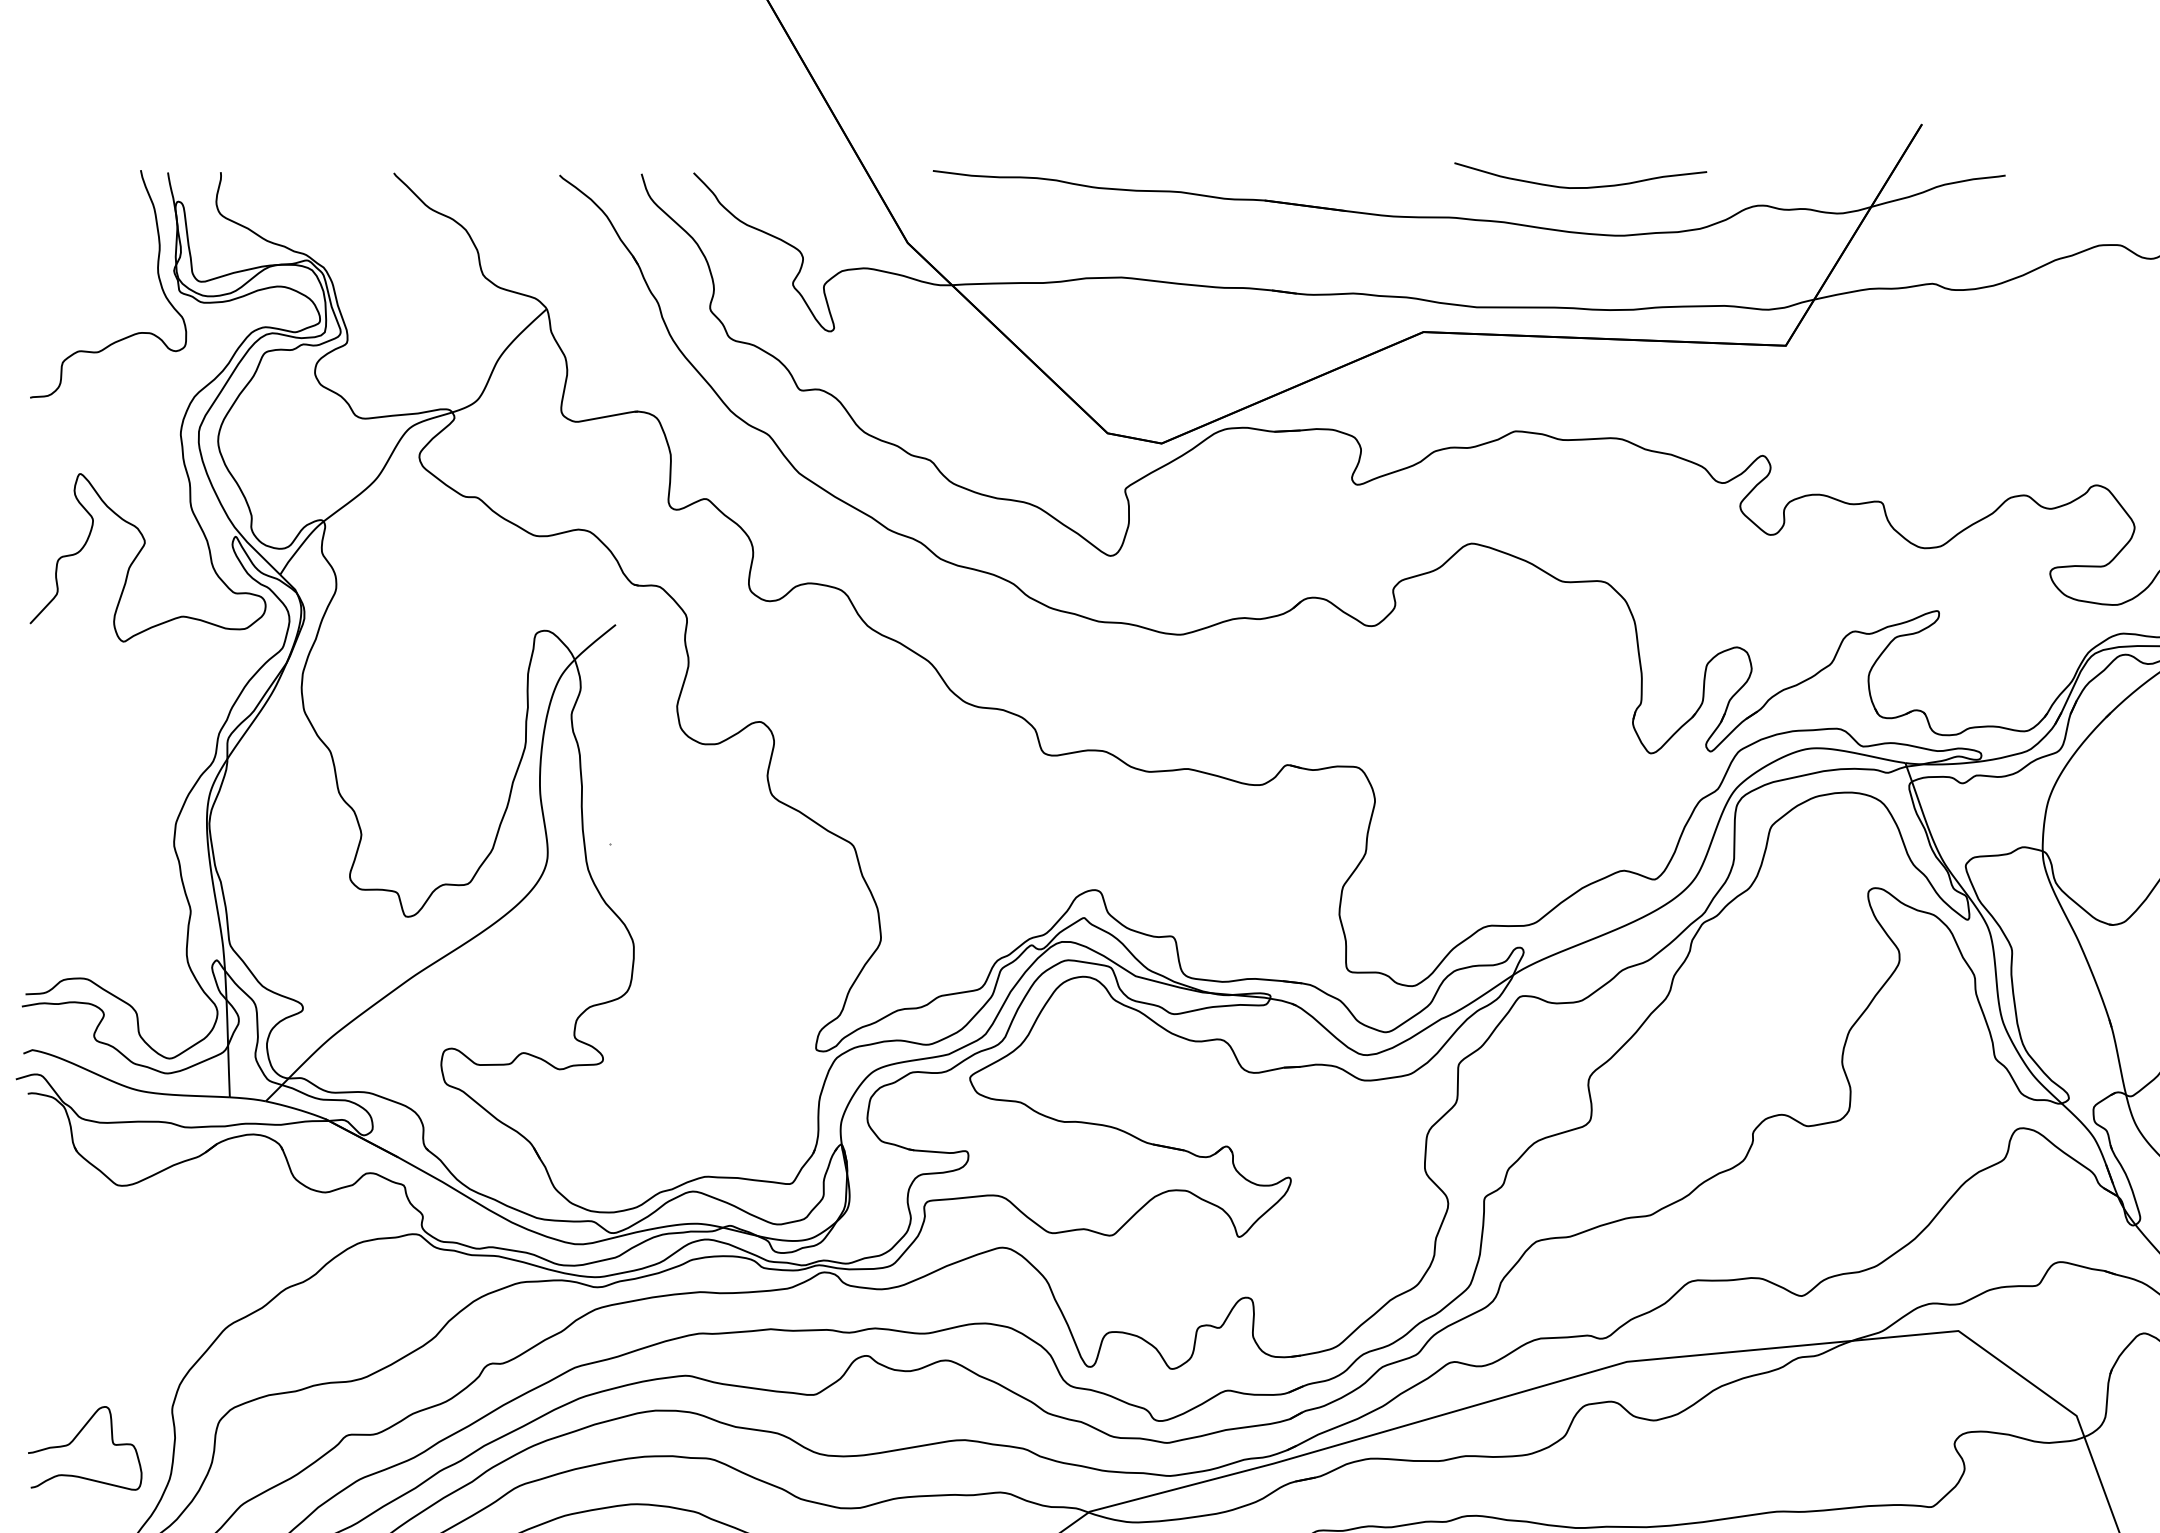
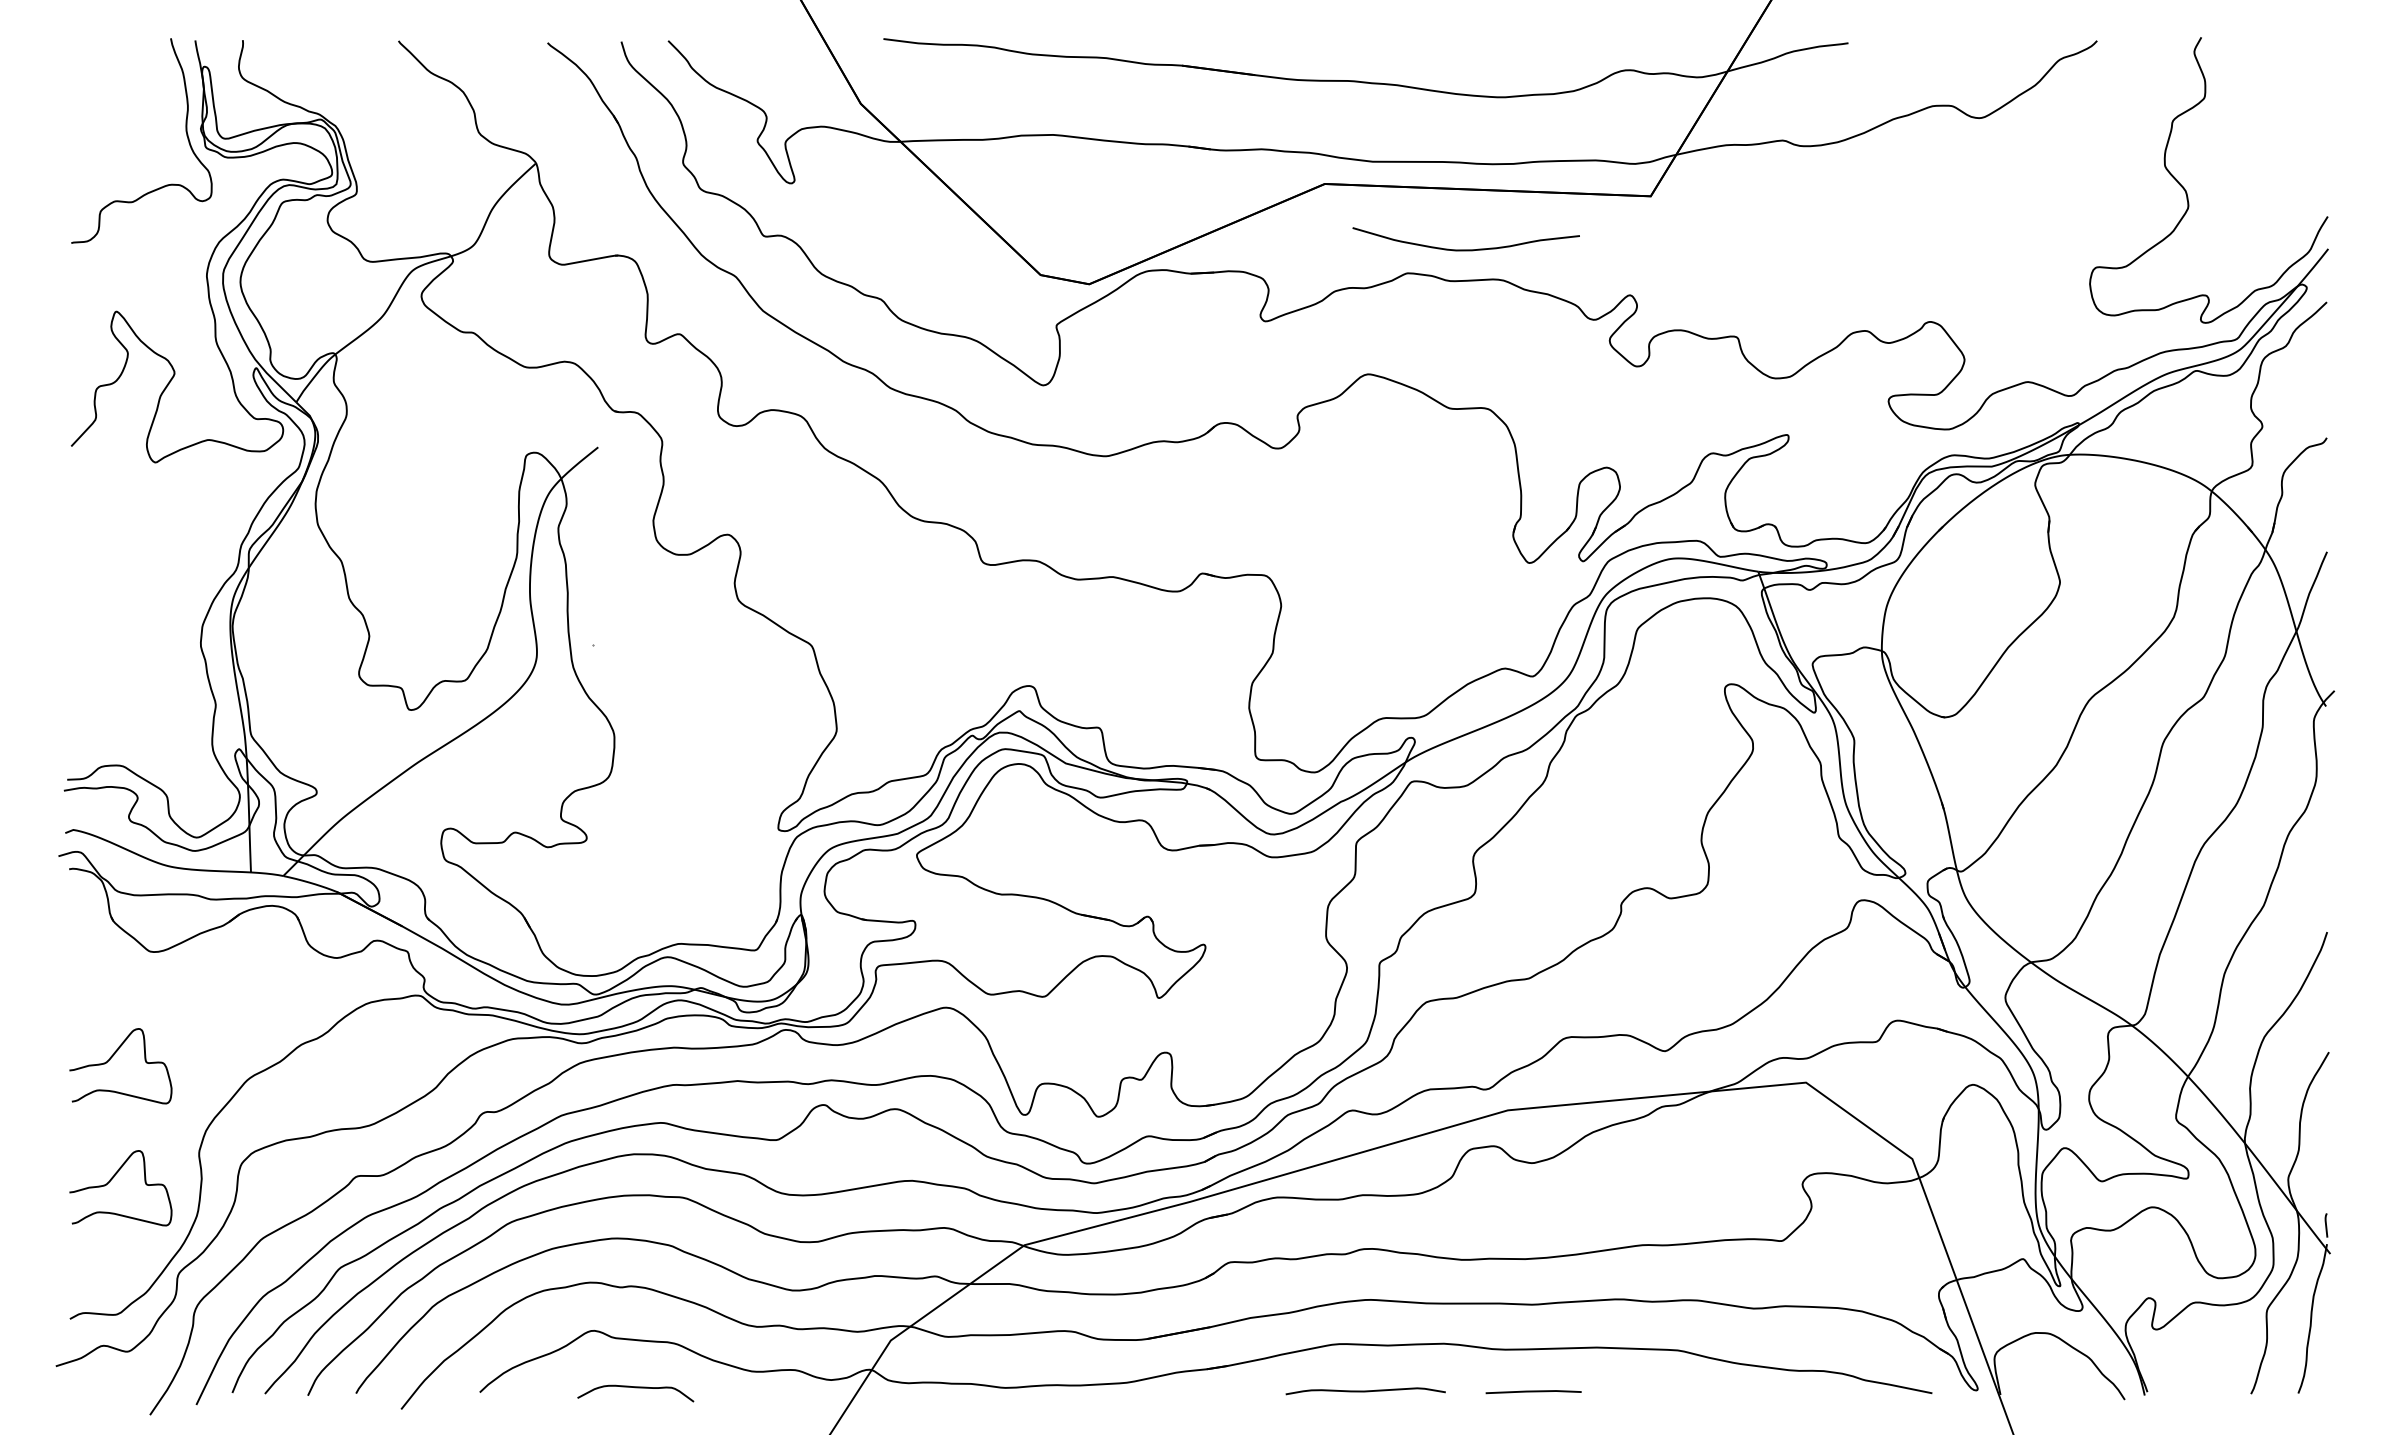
curve: (1579, 187) -> (1465, 249), moved
curve: (75, 1303) -> (112, 1057), added

